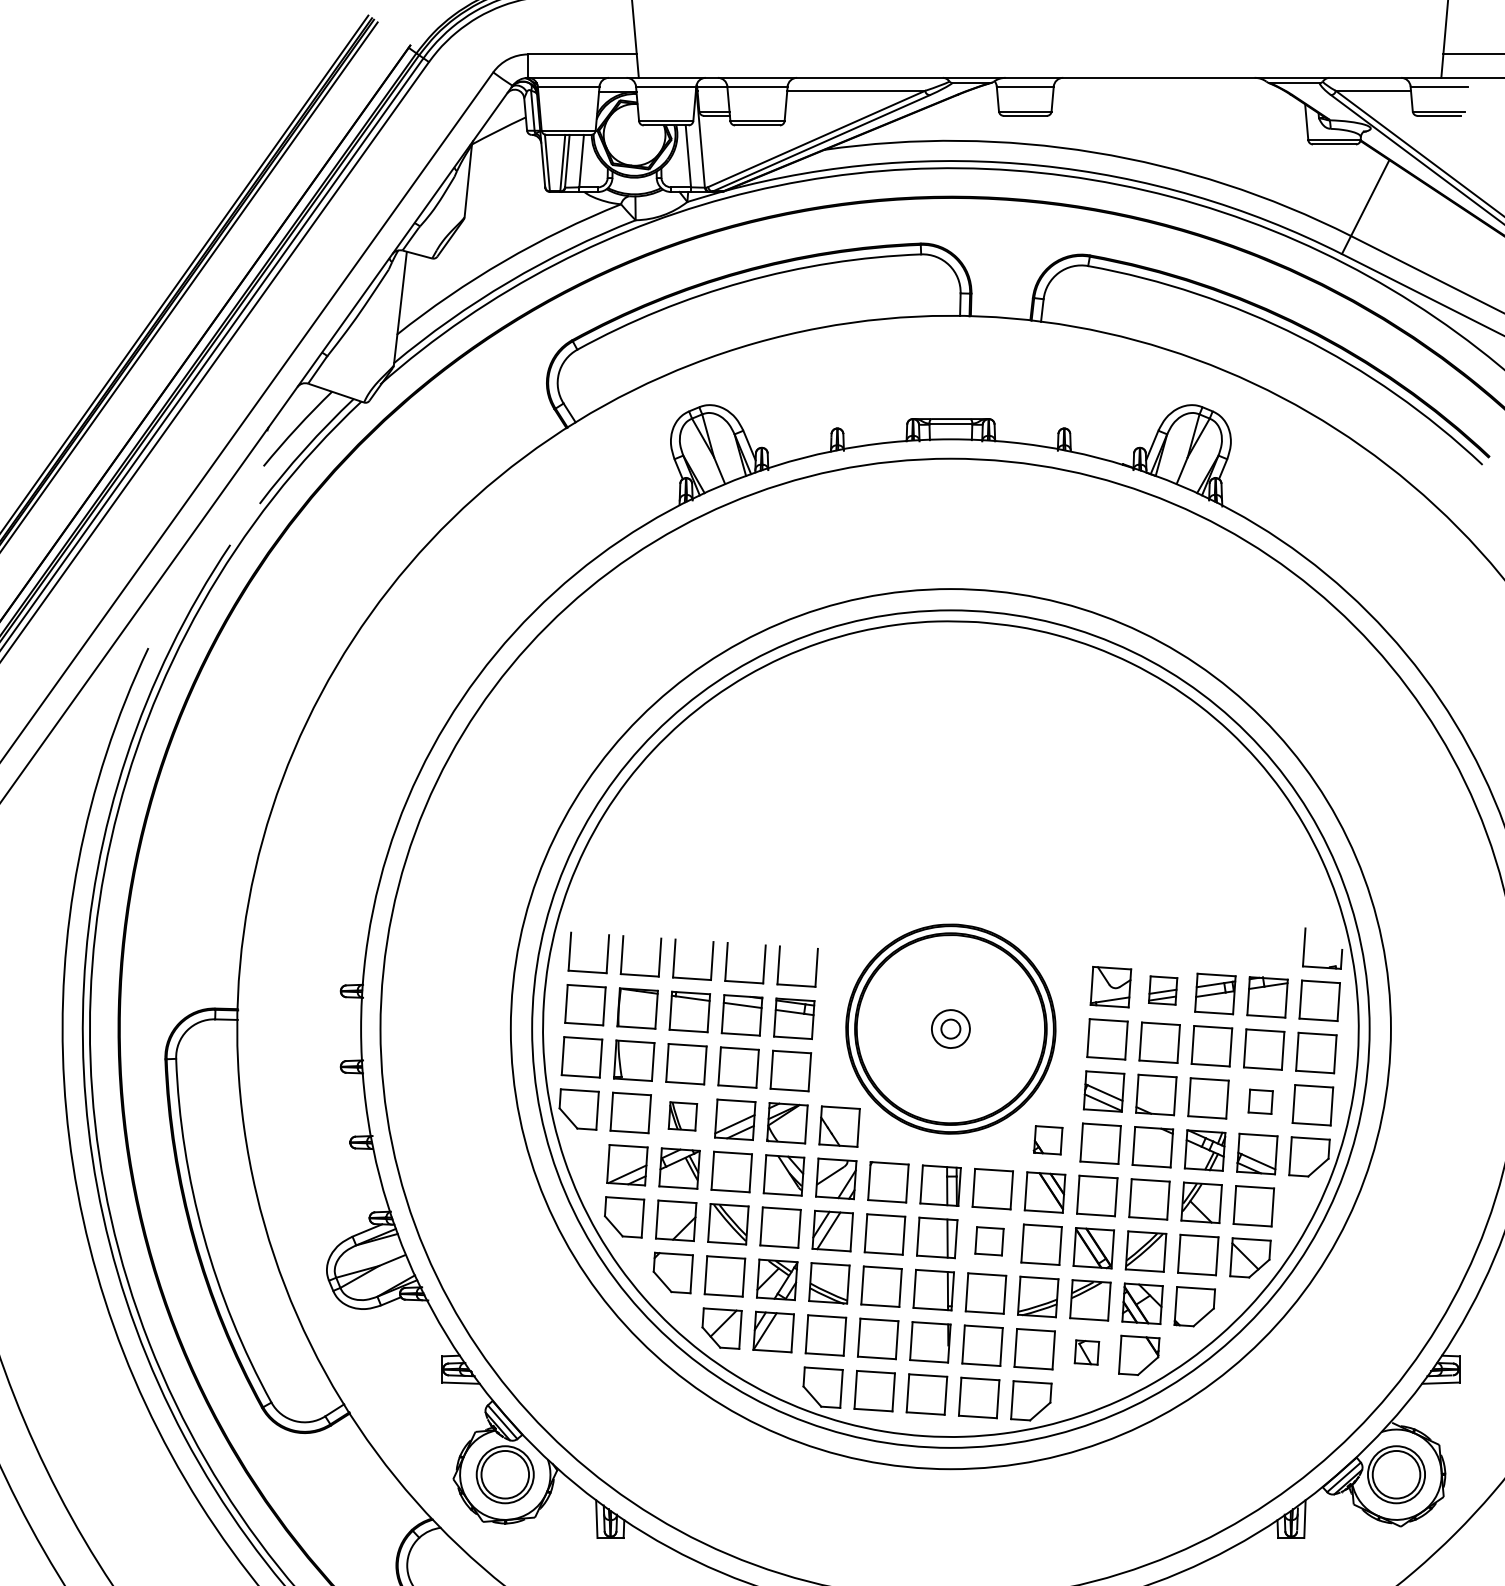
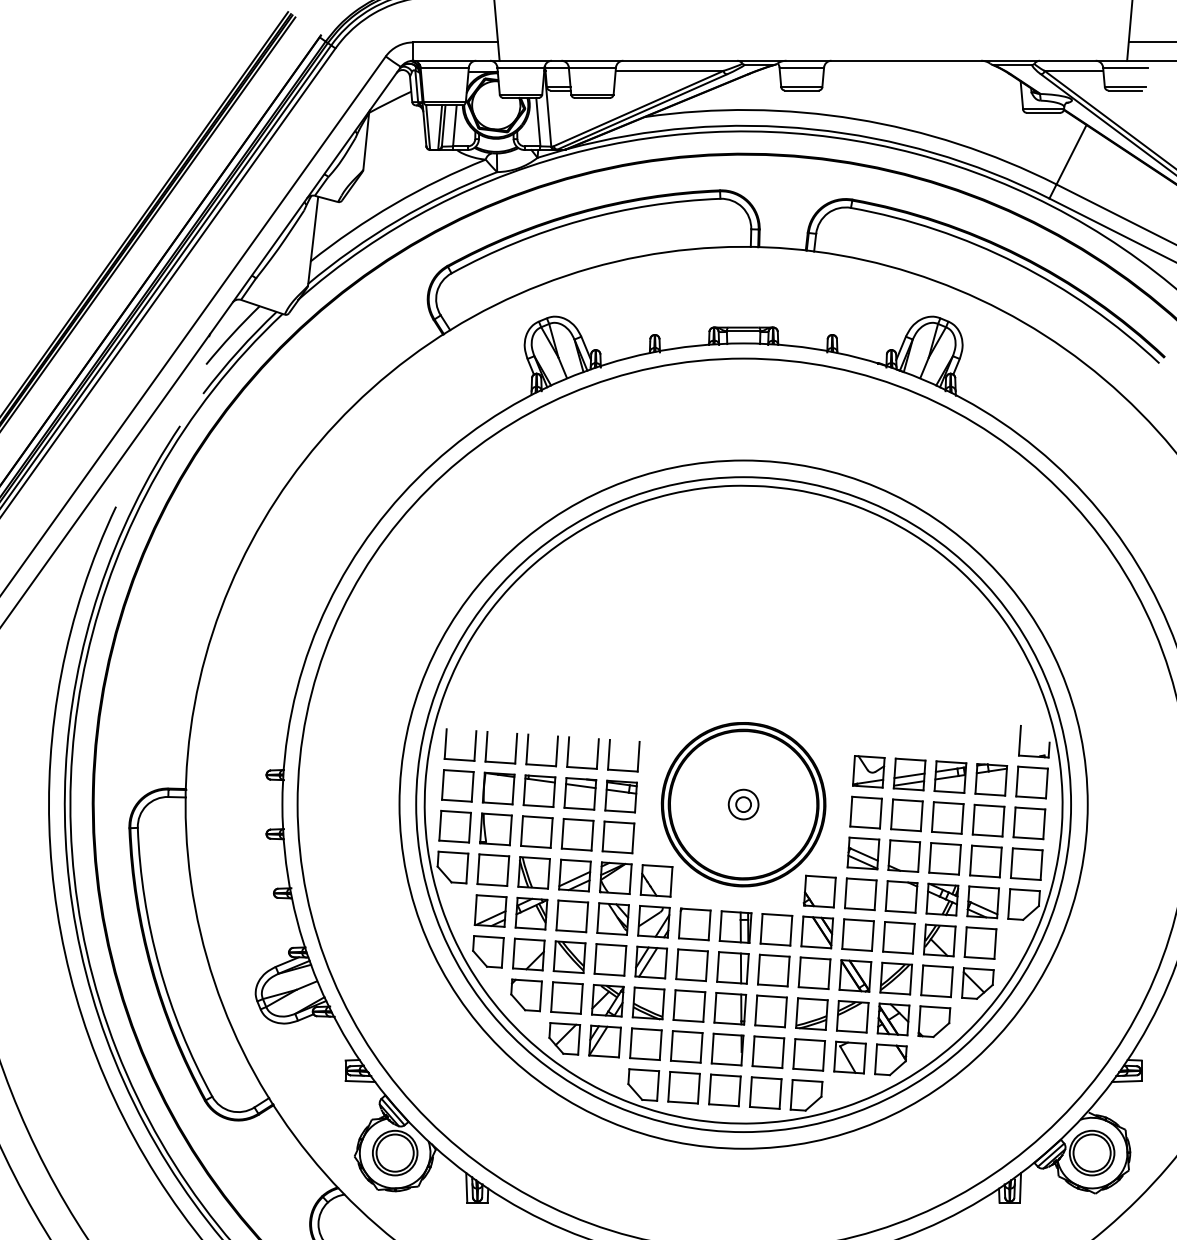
part: (1162, 990) -> (909, 774), size x1.43
part: (1260, 1101) -> (985, 861), size x1.67
part: (682, 1115) -> (533, 872), size x1.43
part: (1047, 1140) -> (819, 891), size x1.43
part: (989, 1241) -> (773, 970), size x1.43
part: (1086, 1352) -> (849, 1057), size x1.67

